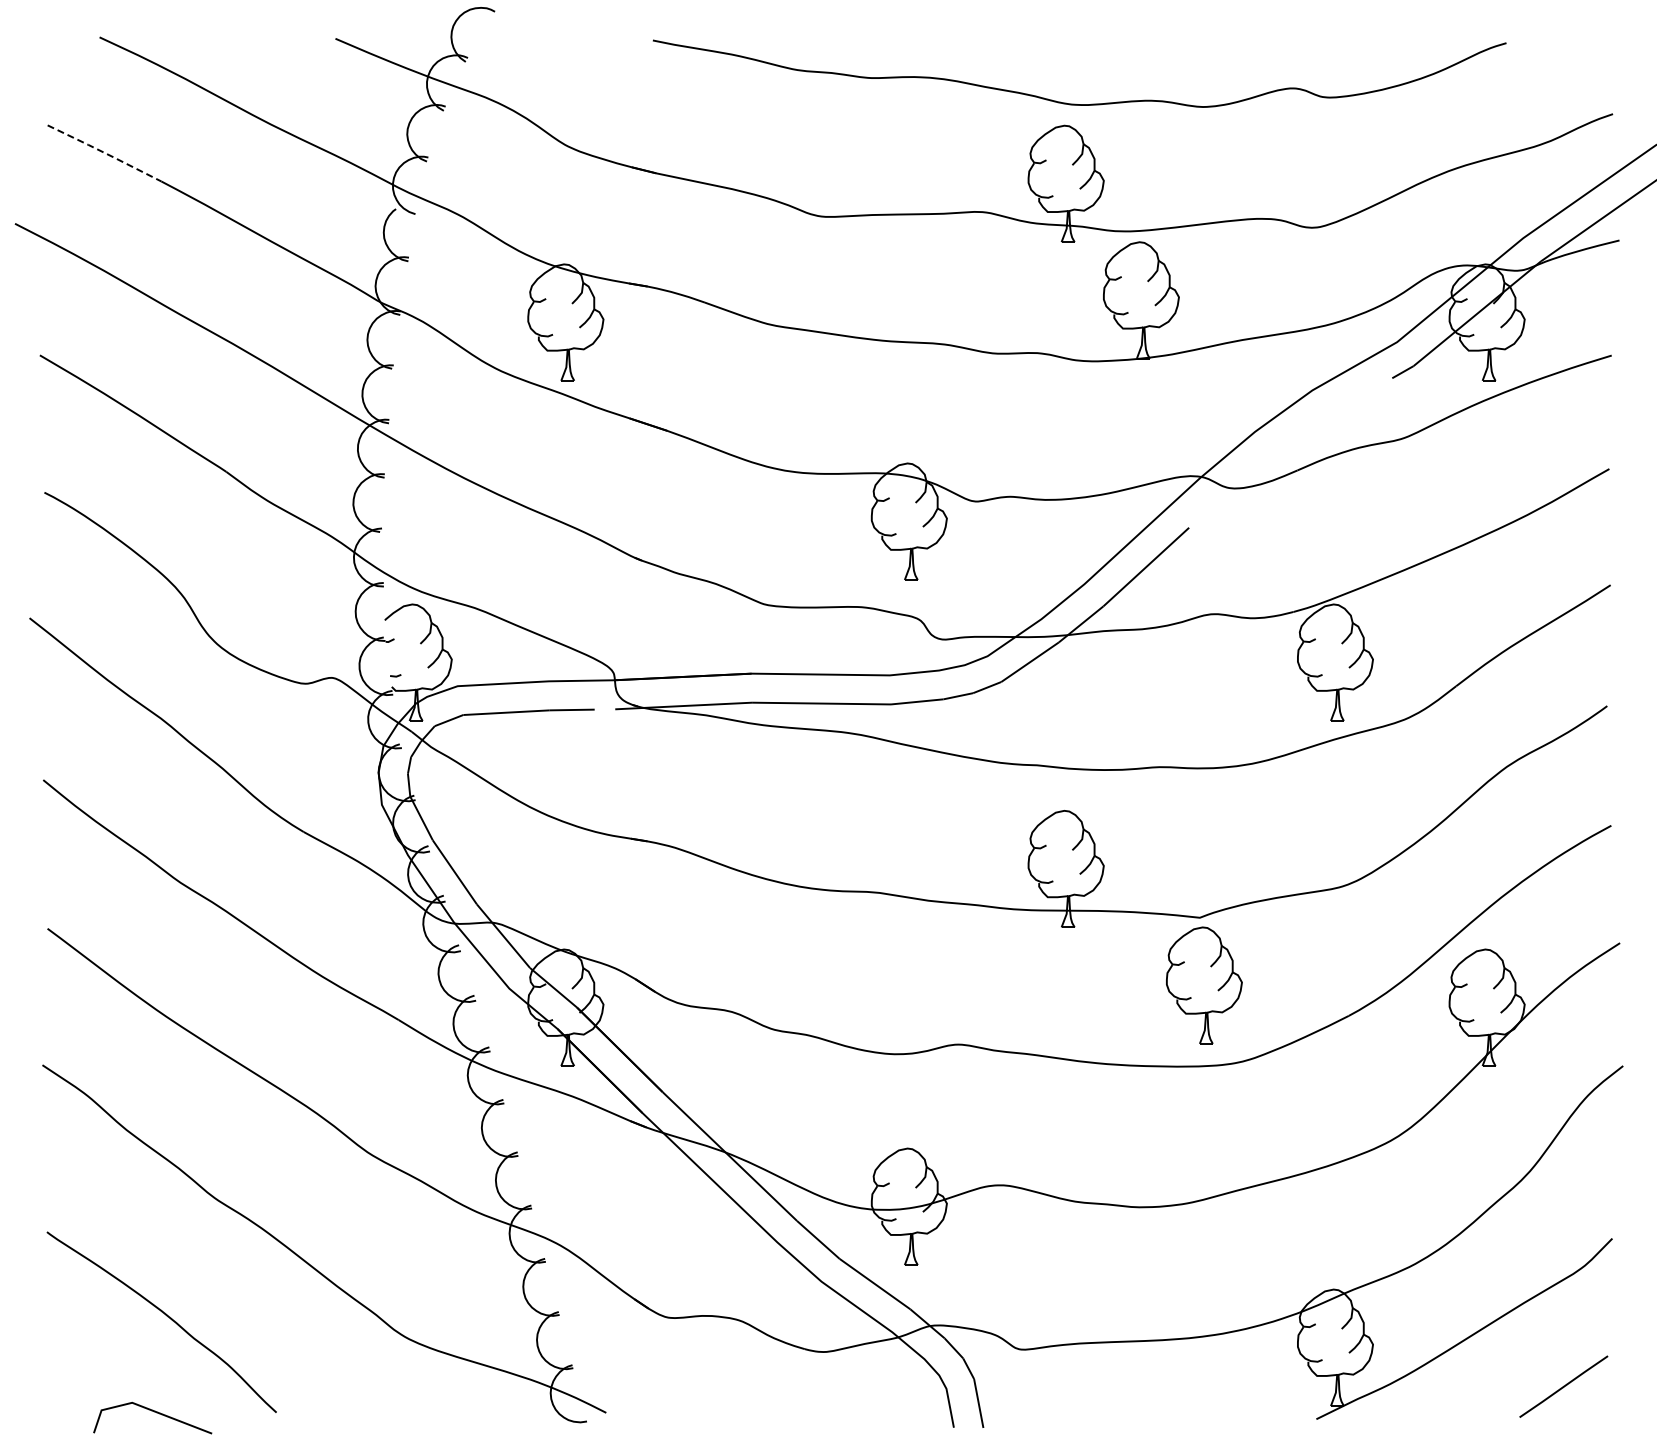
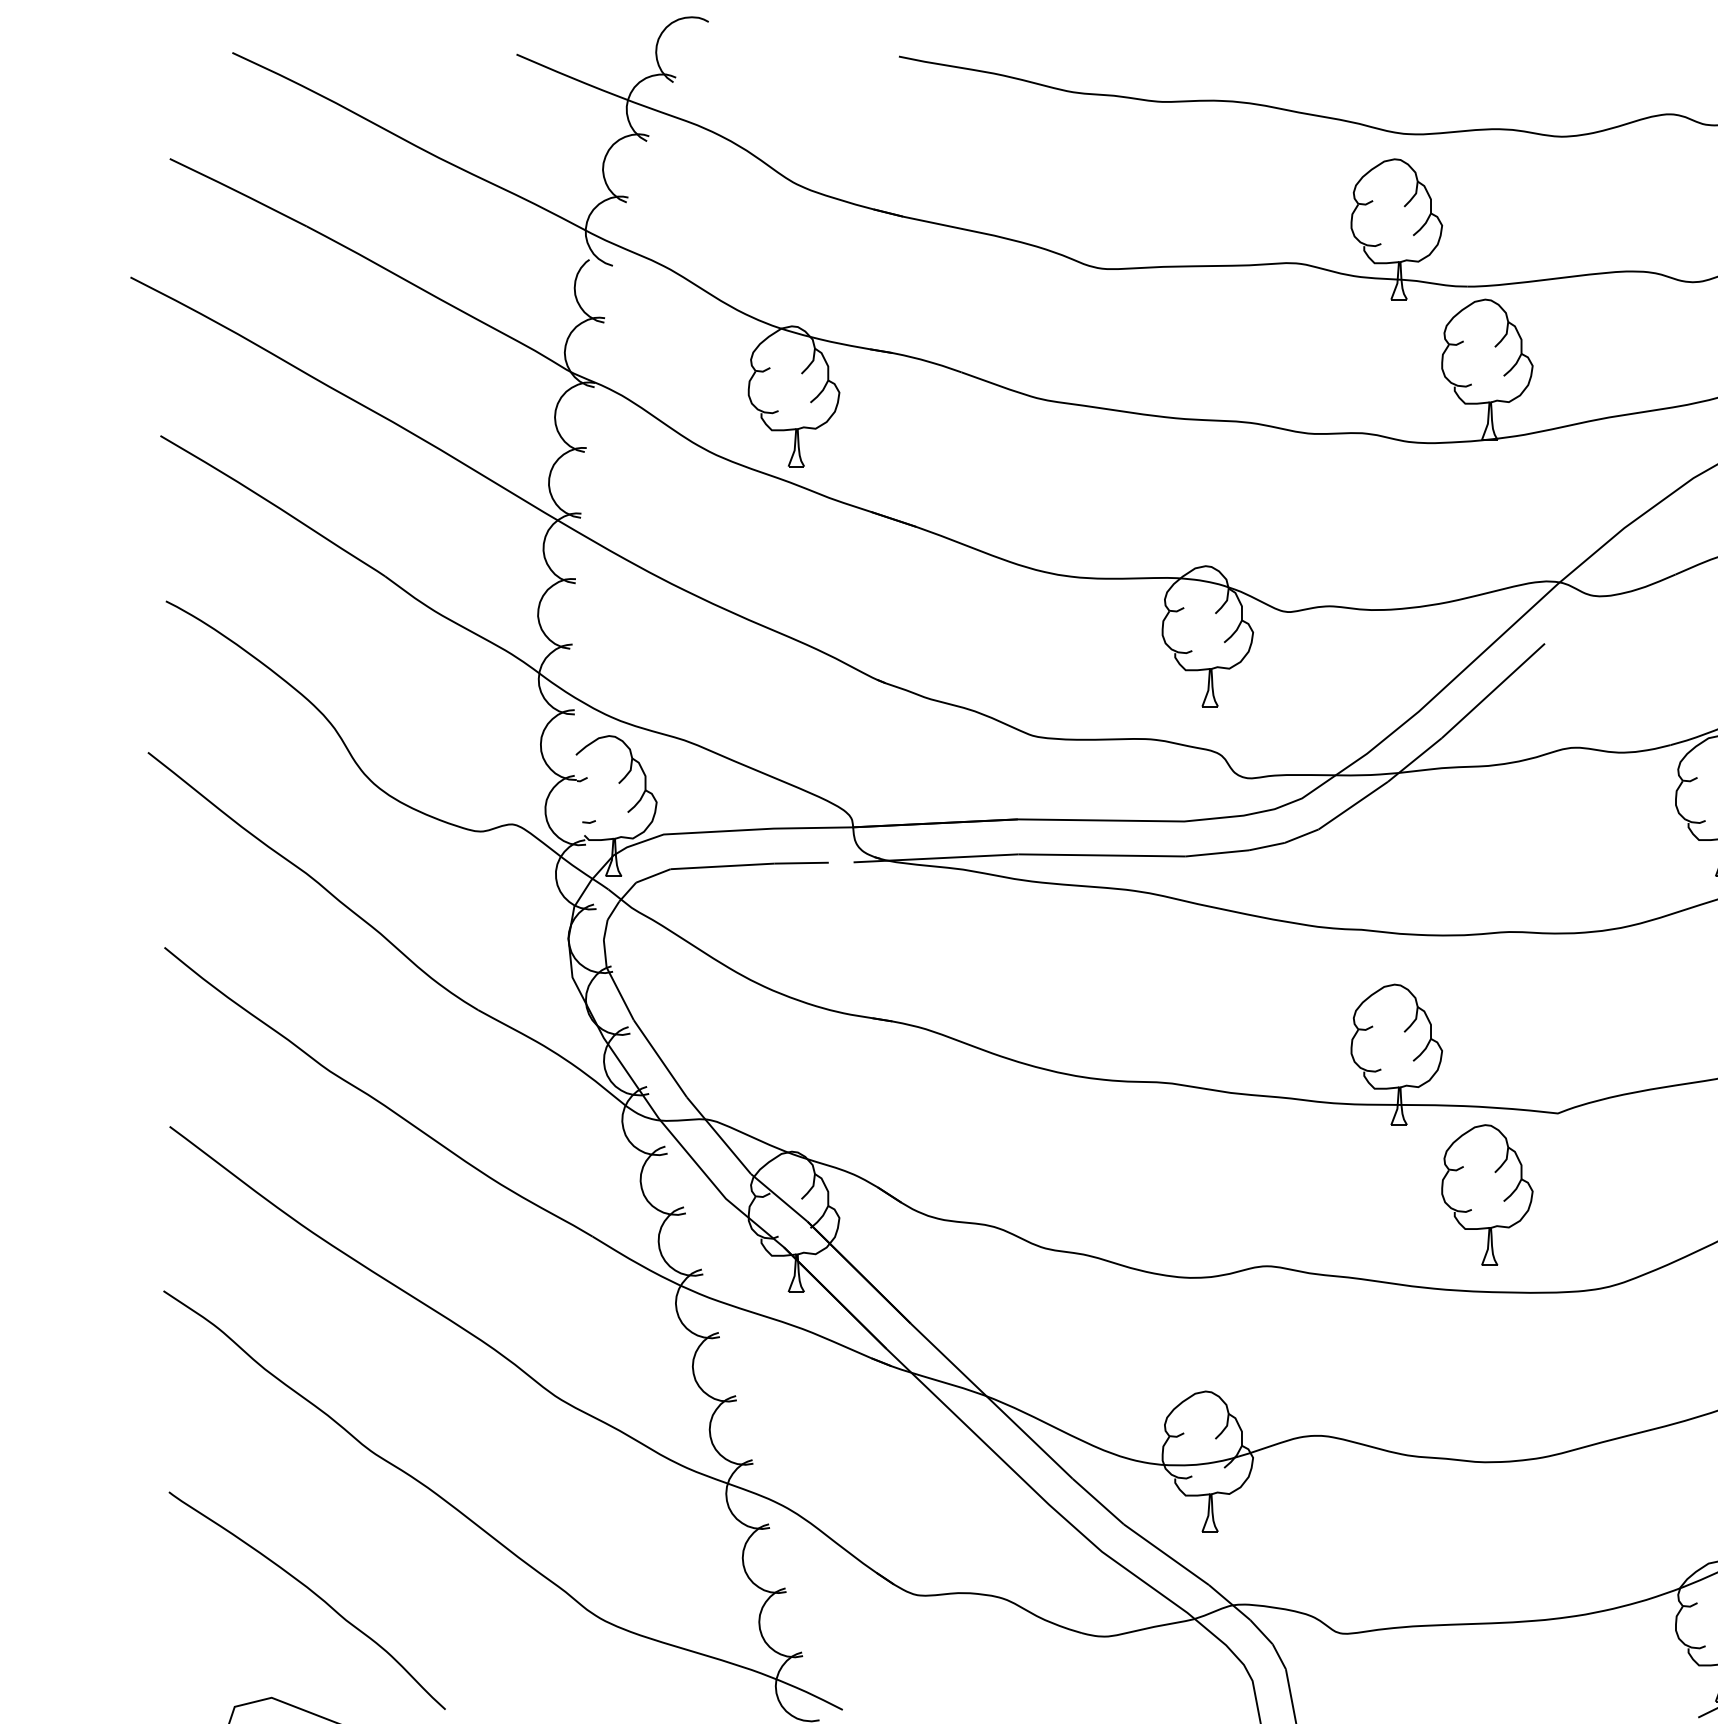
line: (104, 152) -> (238, 191), dashed -> solid
part: (1204, 985) -> (1487, 1195), moved

